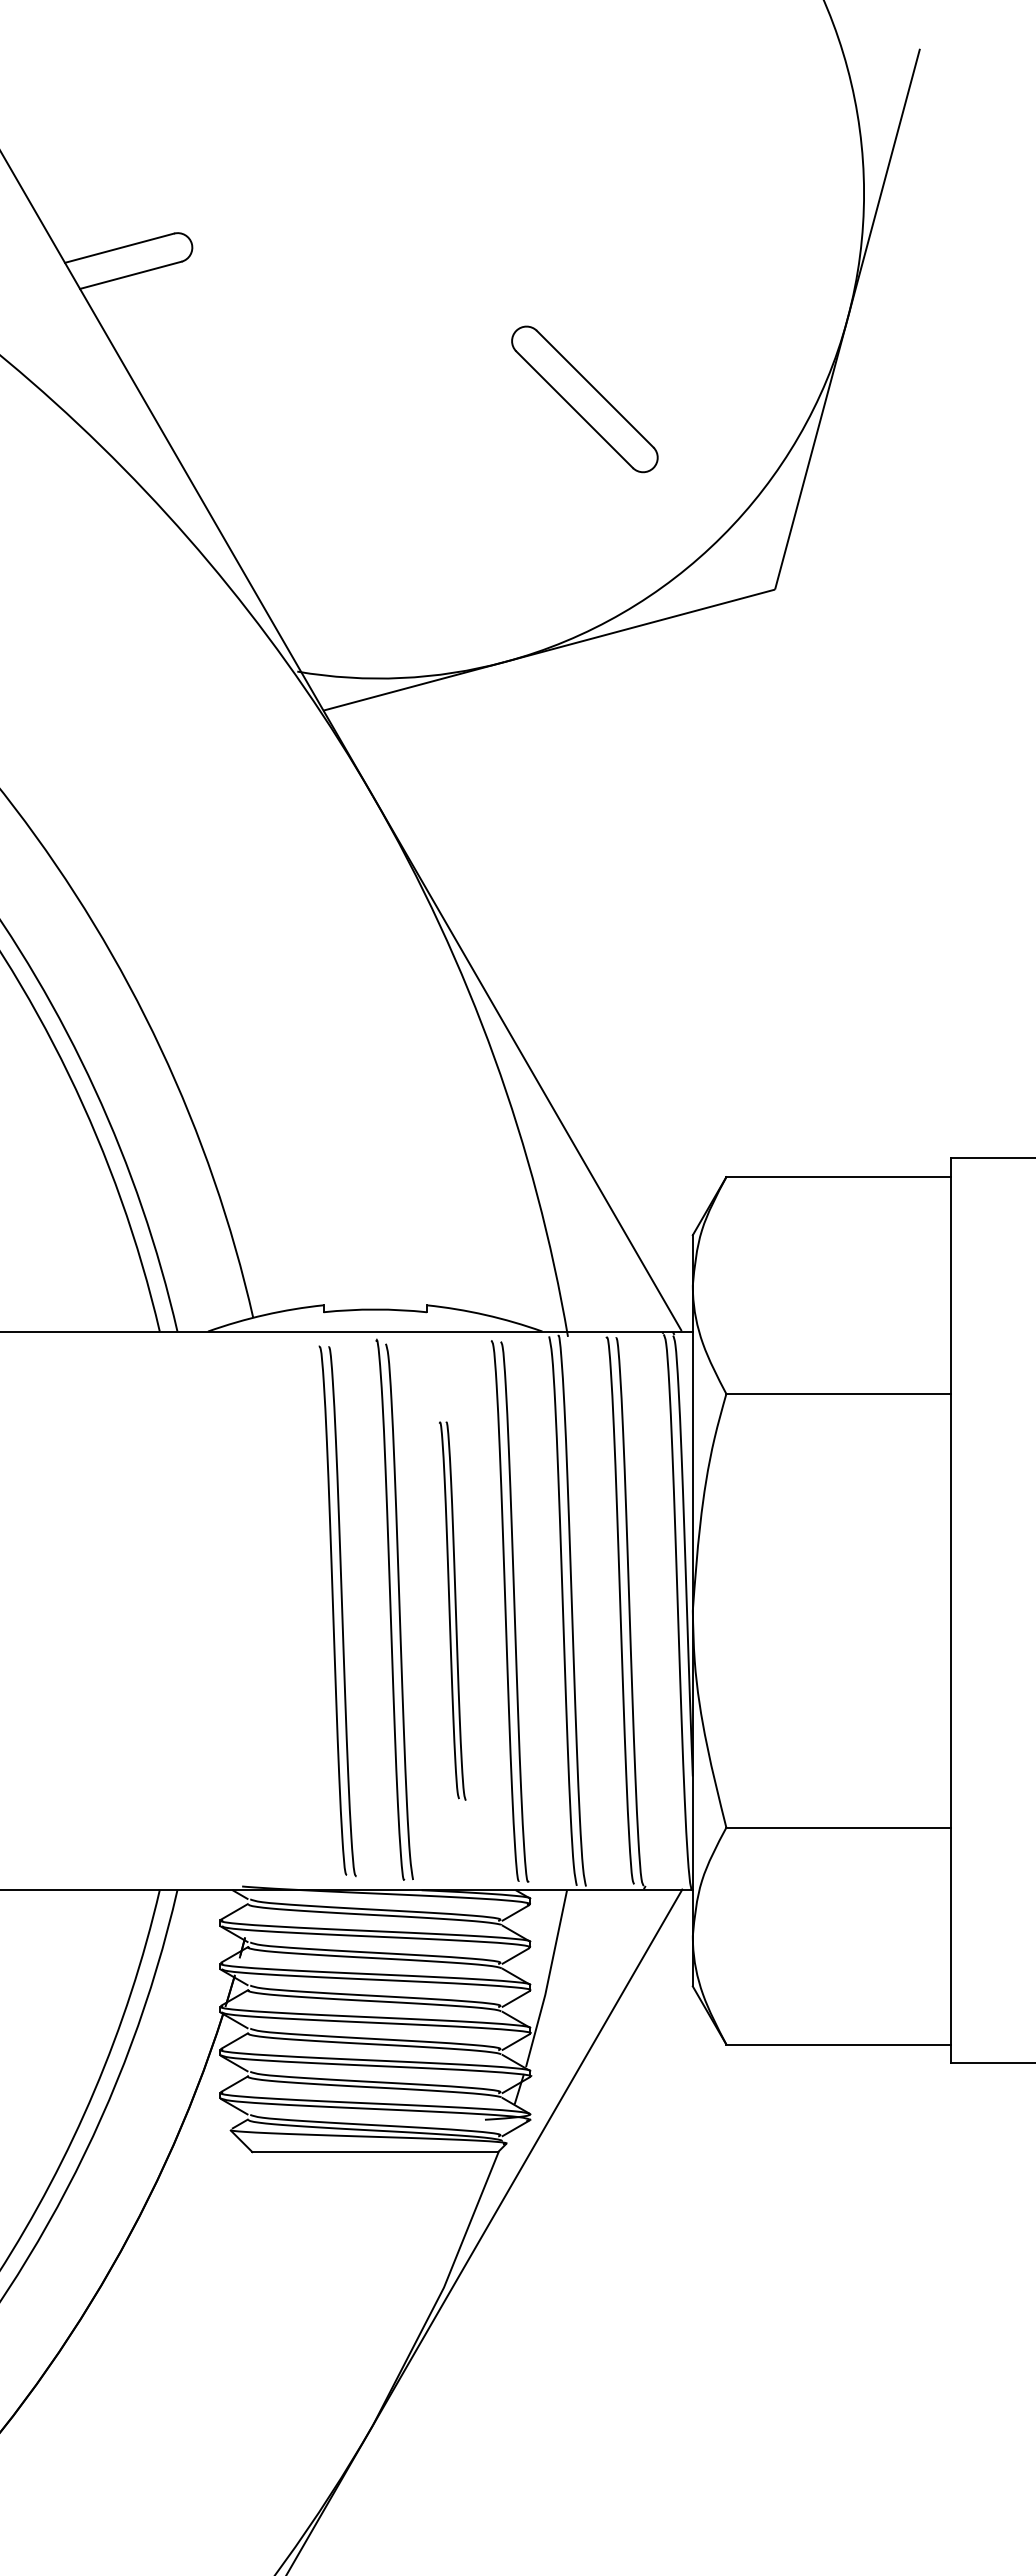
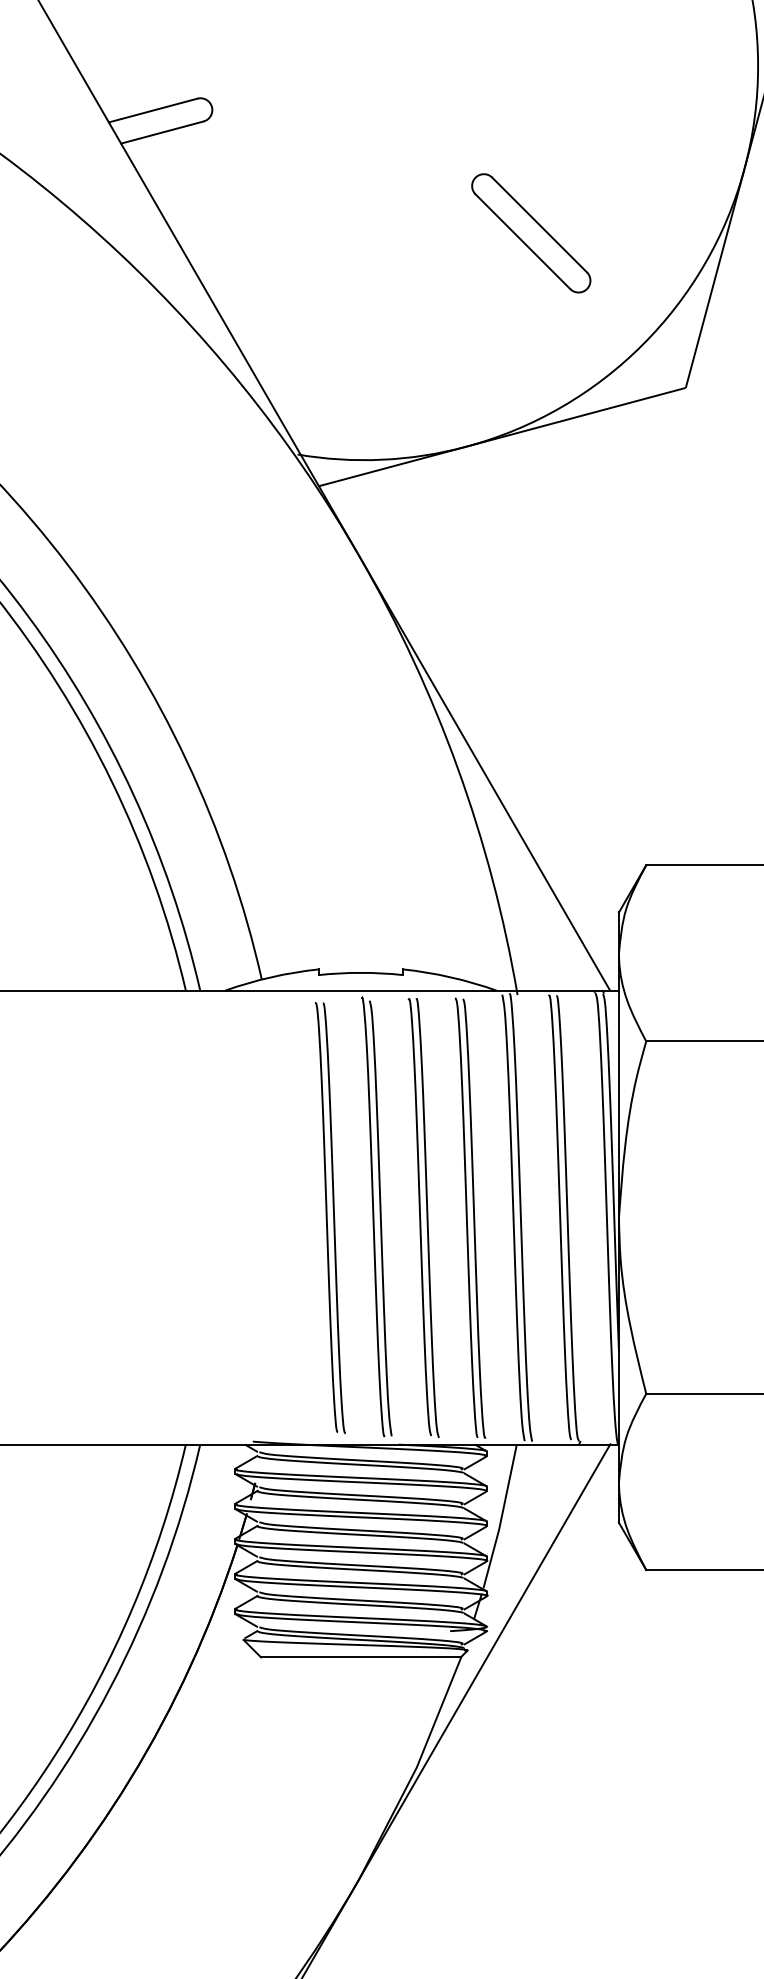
part: (452, 1610) -> (423, 1217), size x1.43

